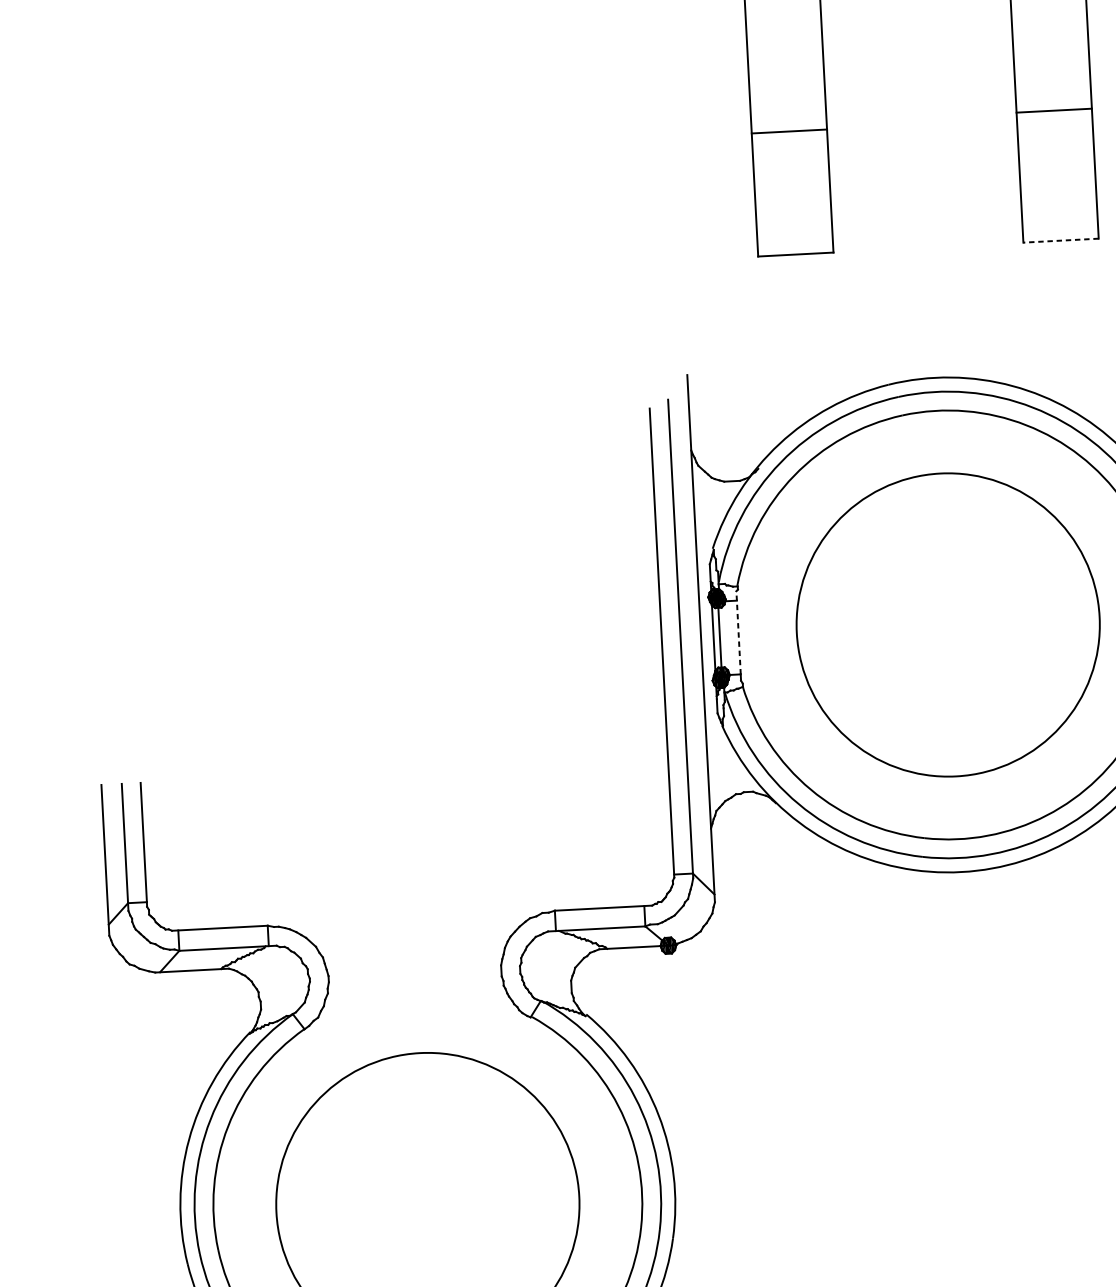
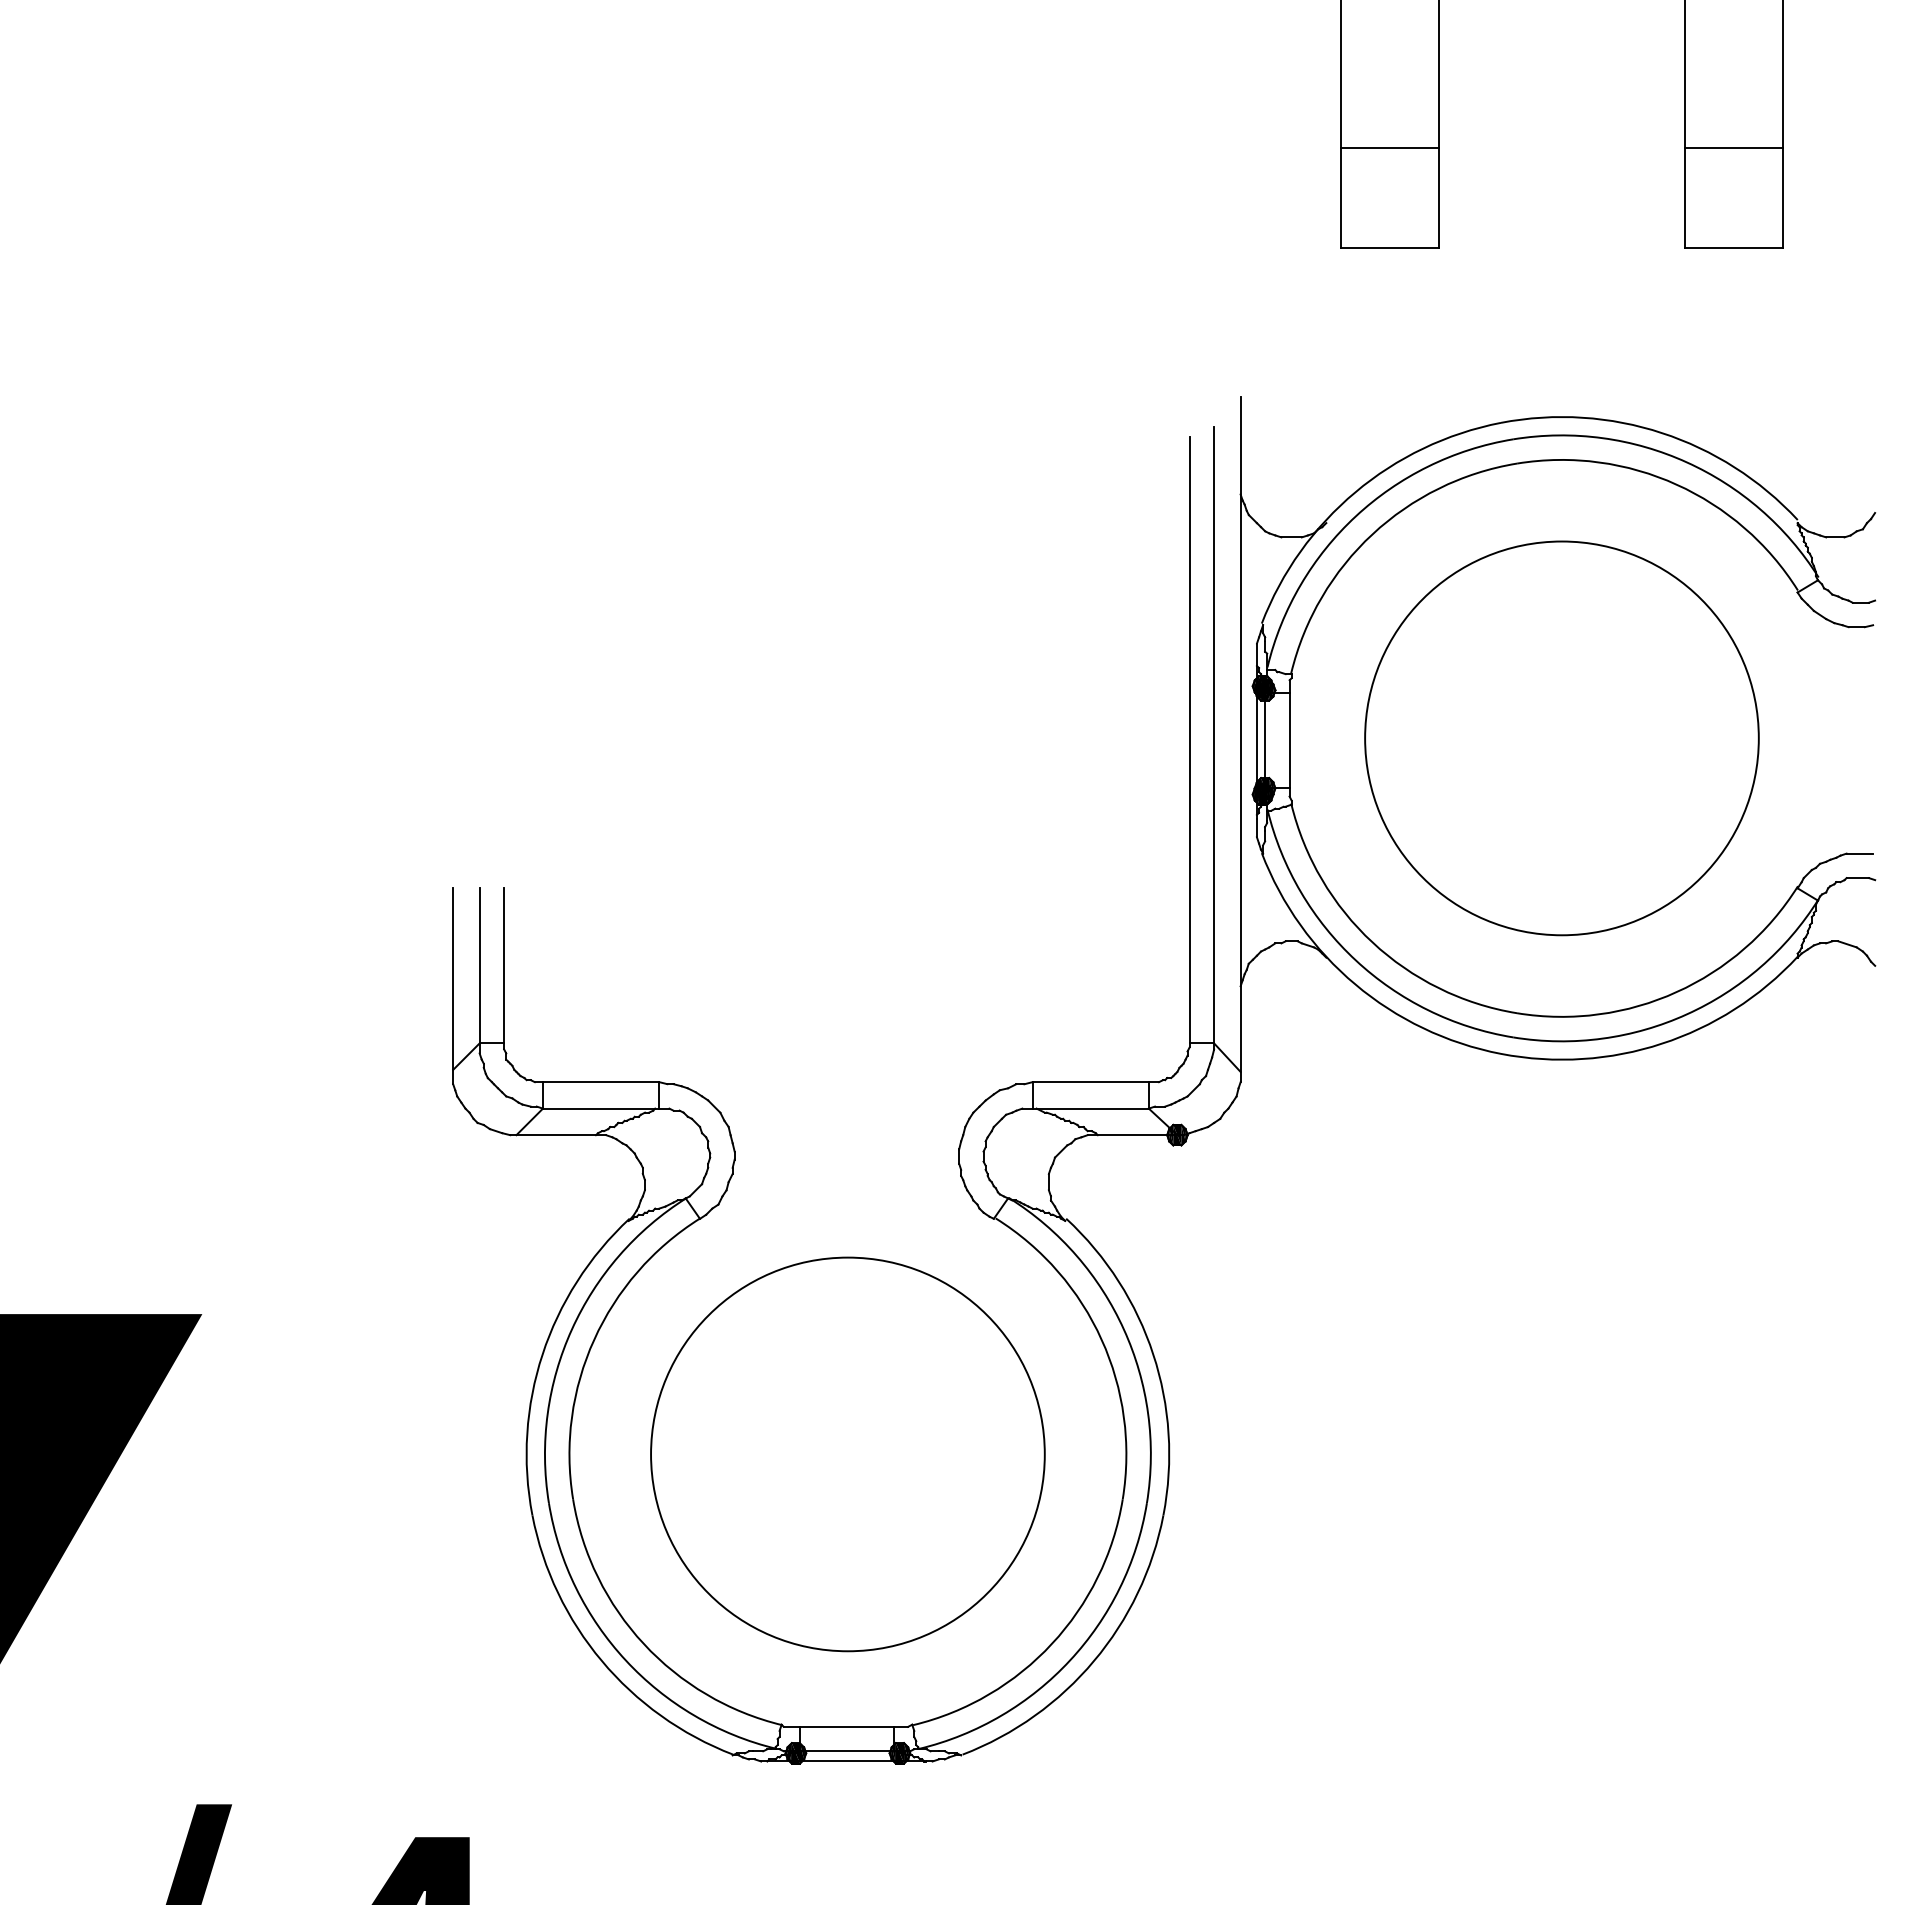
line: (1054, 110) -> (1734, 147), moved
line: (789, 131) -> (1389, 147), moved
line: (1061, 240) -> (1734, 247), dashed -> solid
line: (738, 632) -> (1289, 733), dashed -> solid

